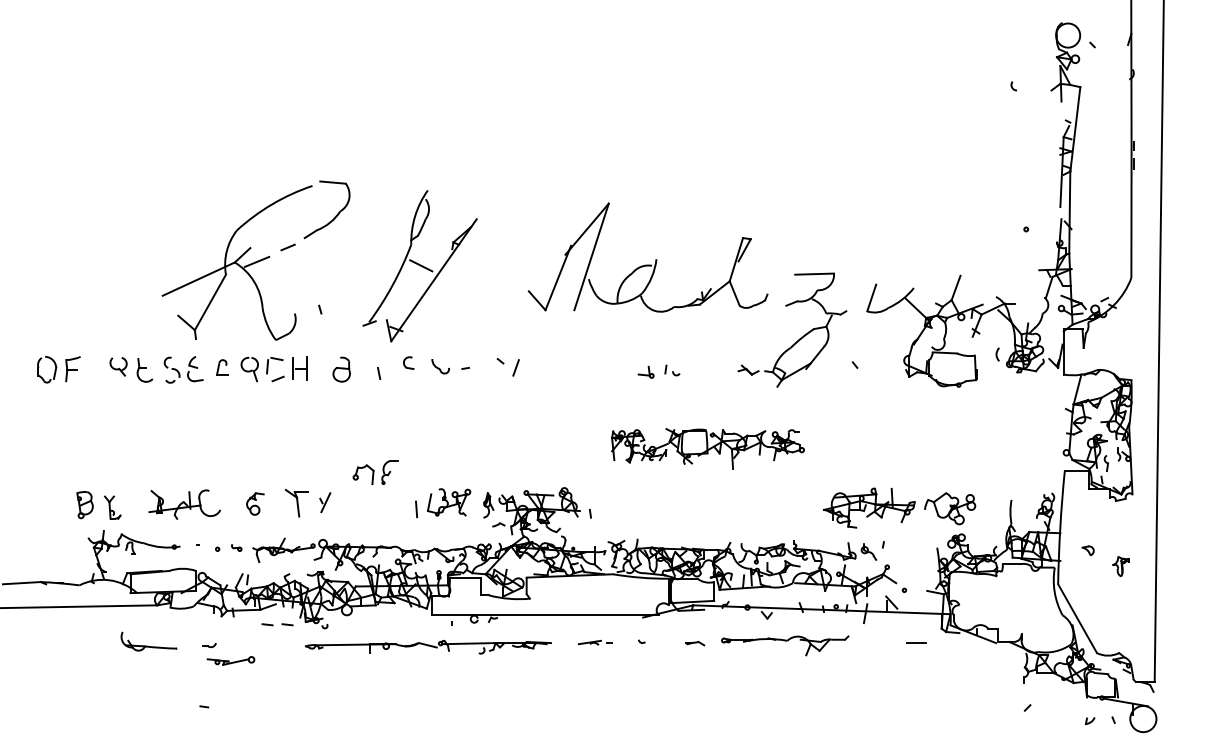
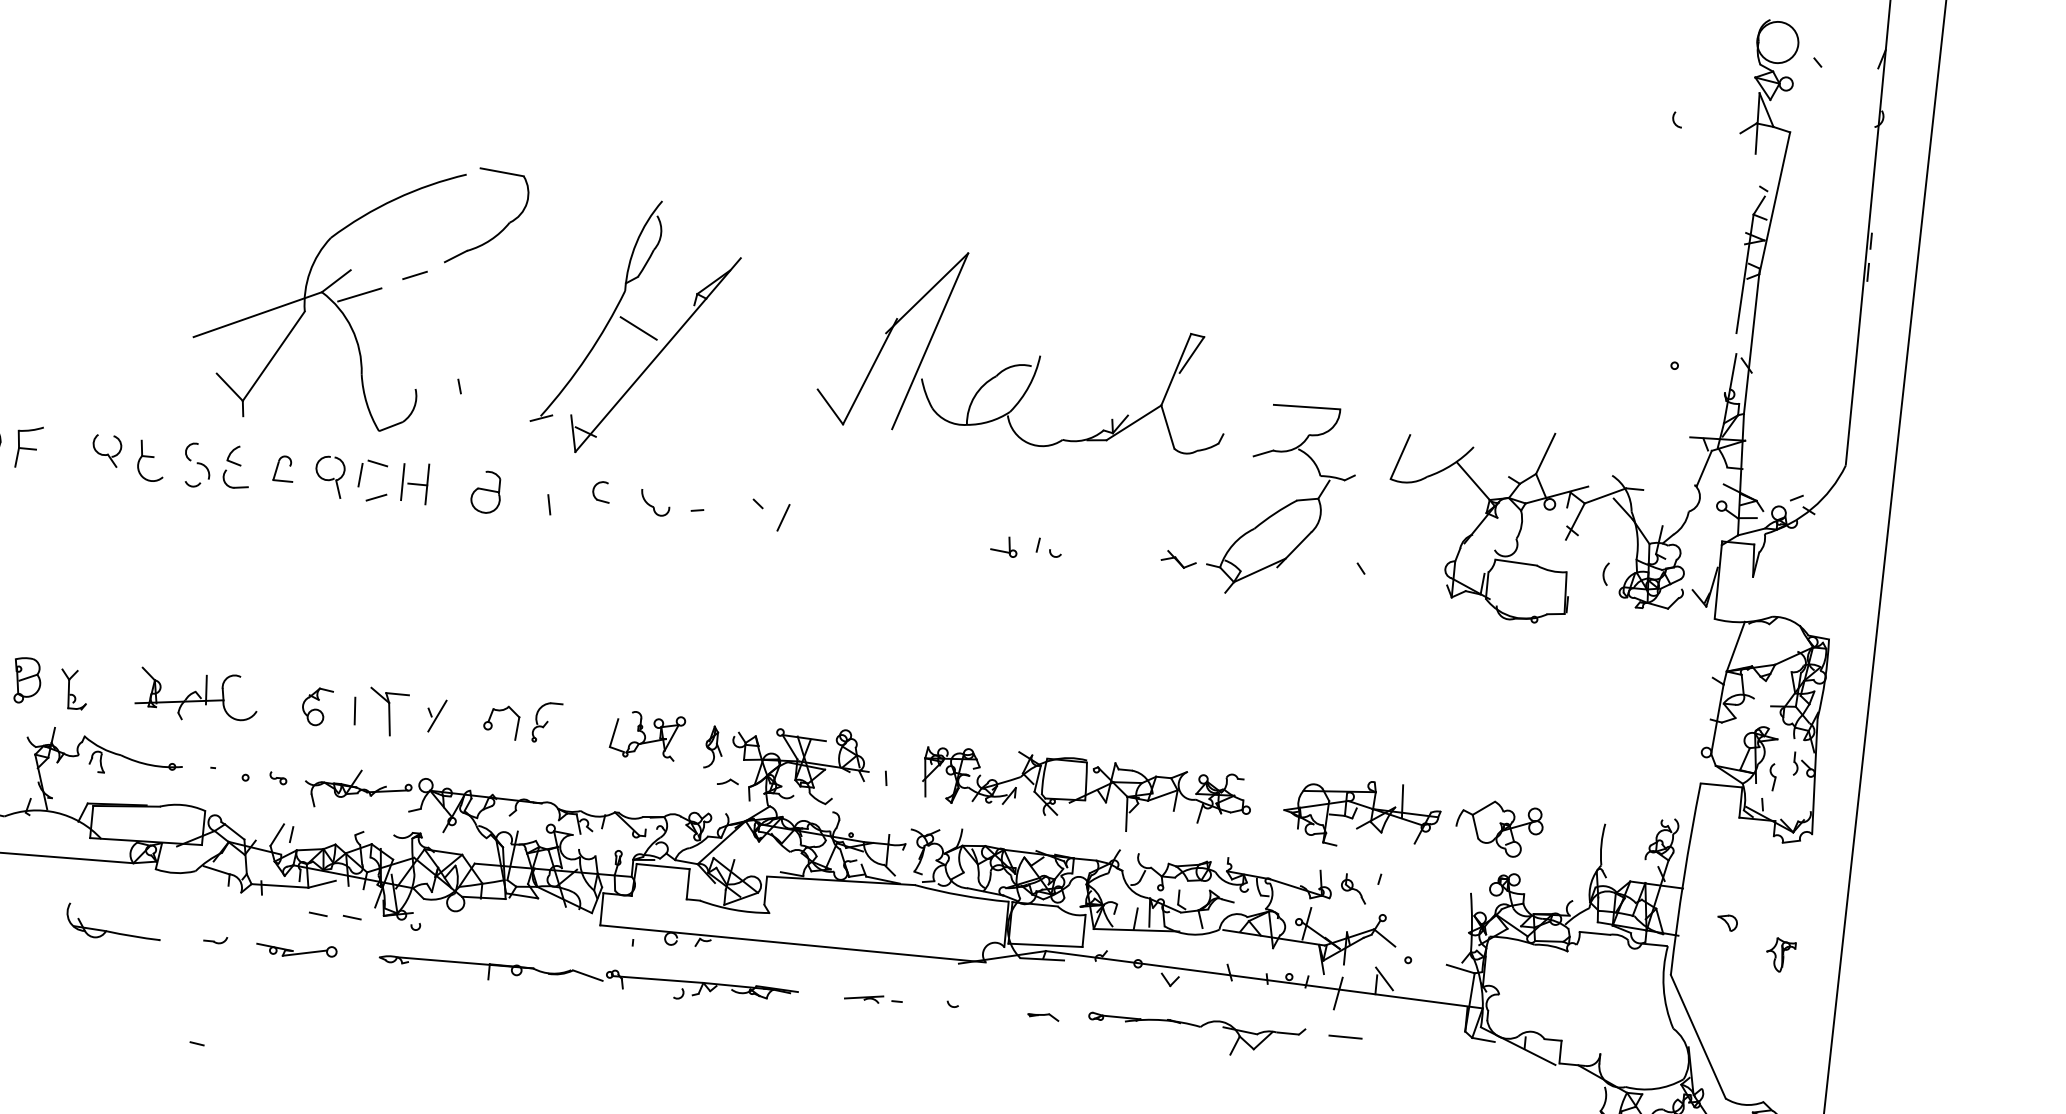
part: (707, 448) -> (1085, 791), moved
part: (375, 472) -> (522, 720), moved
line: (416, 508) -> (355, 709), moved
line: (916, 642) -> (1345, 1036), moved
part: (230, 660) -> (295, 949), moved

